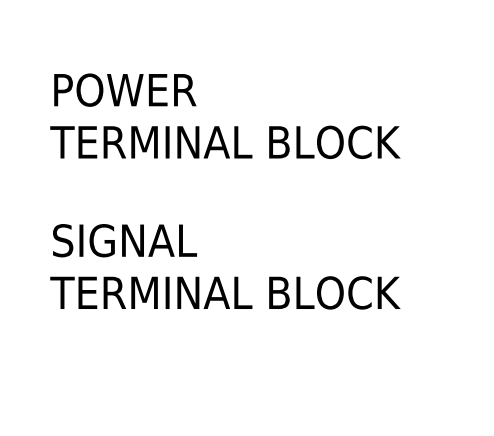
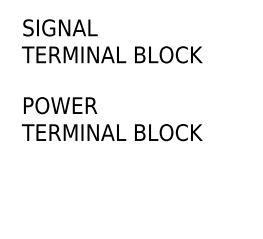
text: (125, 89) -> (60, 27), POWER -> SIGNAL
text: (125, 240) -> (60, 105), SIGNAL -> POWER

